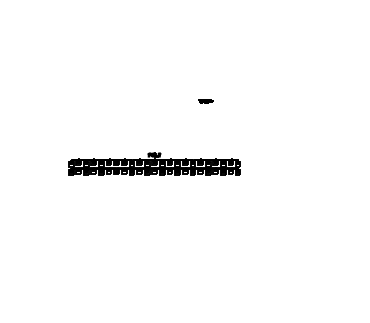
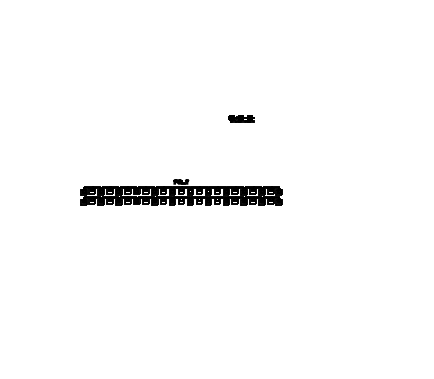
part: (206, 101) -> (242, 119), size x1.67

